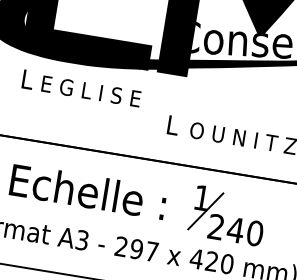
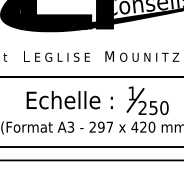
text: (80, 88) -> (56, 56), moved
text: (171, 125) -> (109, 56), L -> M
text: (235, 231) -> (153, 108), 240 -> 250

